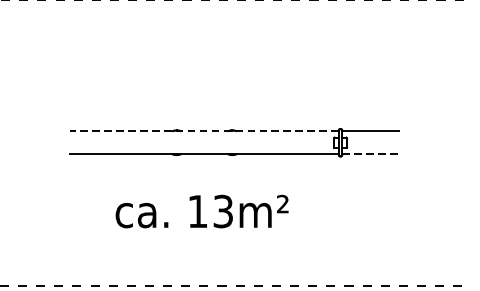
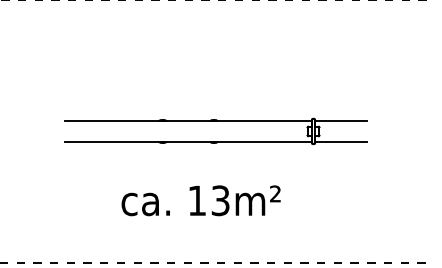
line: (204, 130) -> (188, 120), dashed -> solid
line: (370, 154) -> (341, 142), dashed -> solid
text: (201, 211) -> (200, 200), moved

